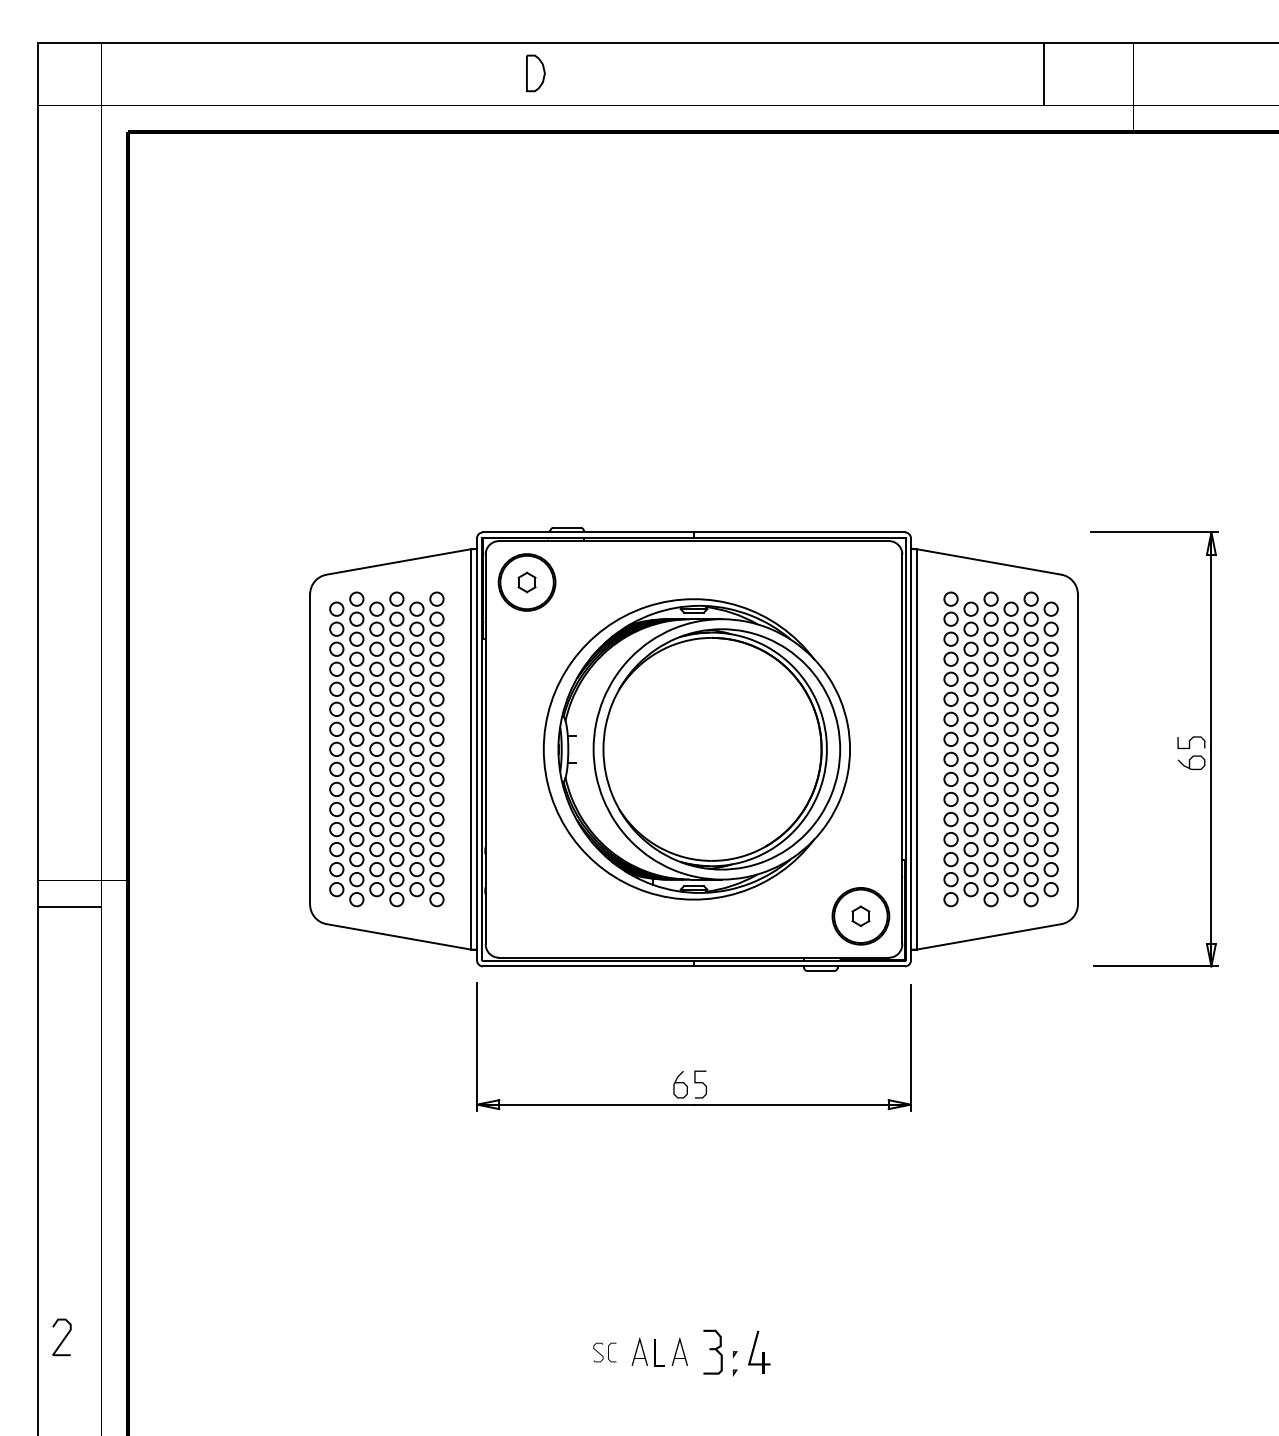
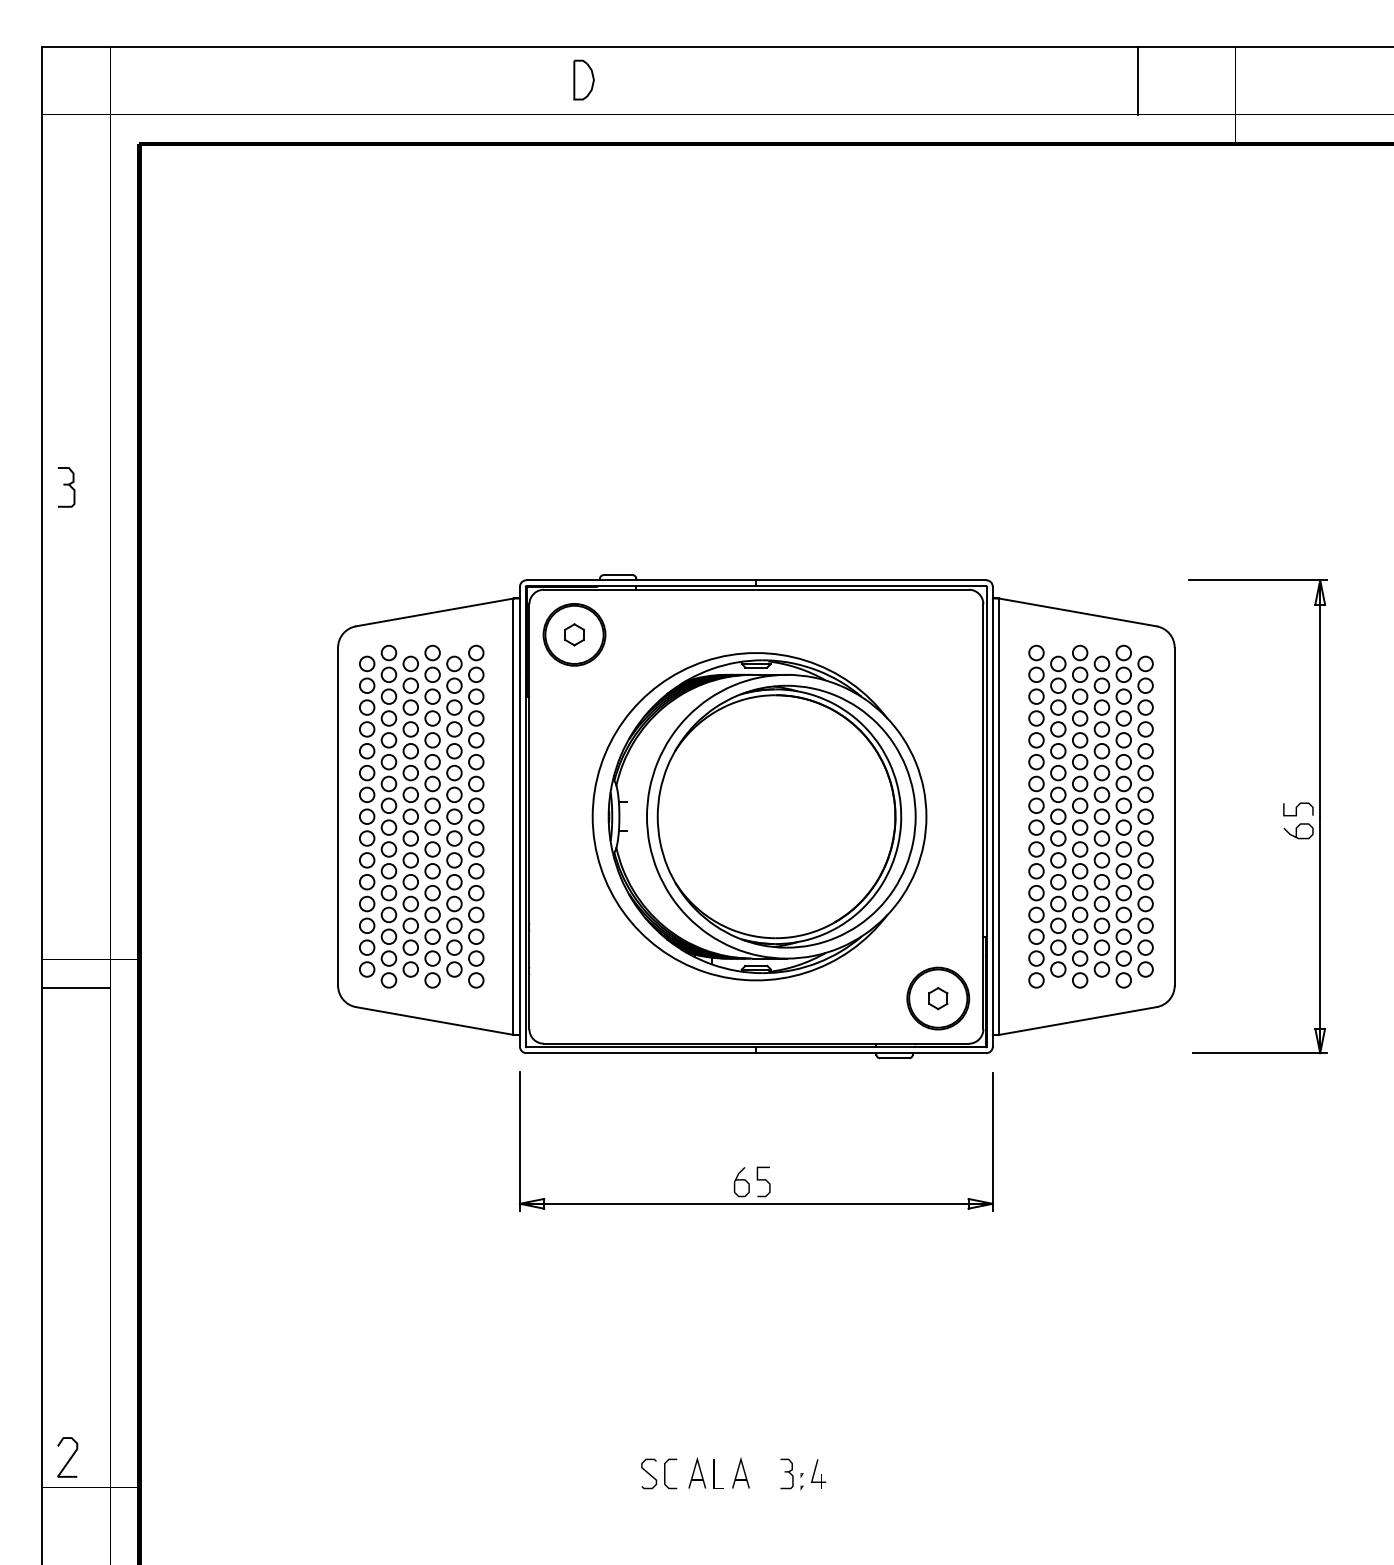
part: (60, 447) -> (66, 487), added
part: (605, 1352) -> (659, 1473), size x1.43
part: (737, 1353) -> (803, 1474), size x0.62

